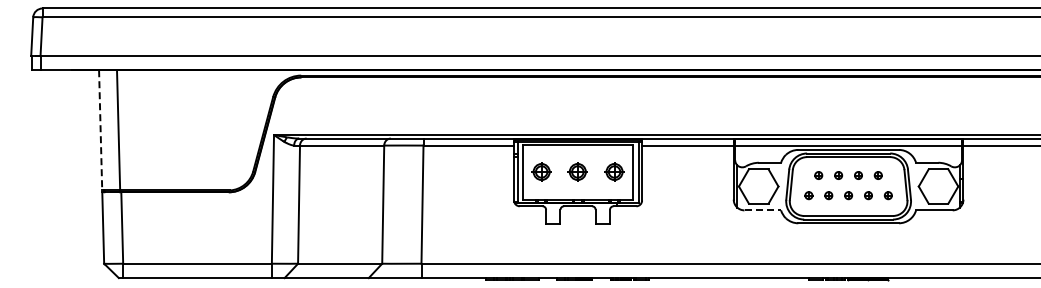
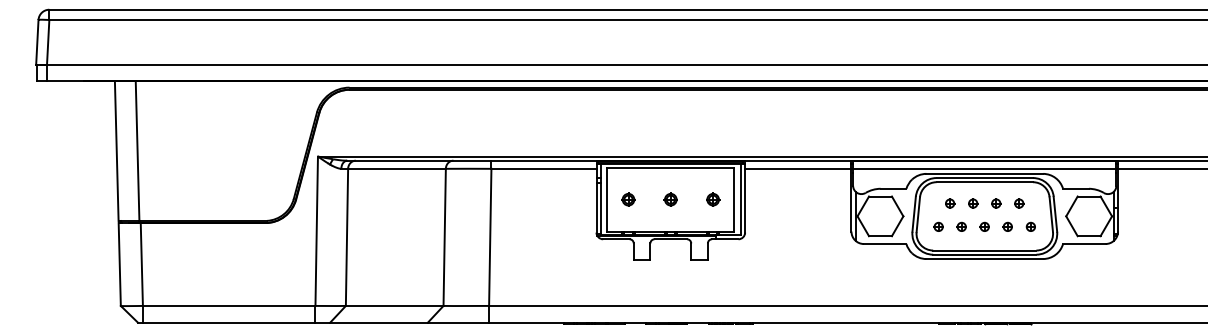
line: (100, 130) -> (116, 151), dashed -> solid
part: (541, 172) -> (628, 200), size x0.62
part: (578, 172) -> (671, 200), size x0.62
part: (614, 172) -> (713, 200), size x0.62
line: (763, 210) -> (886, 244), dashed -> solid

